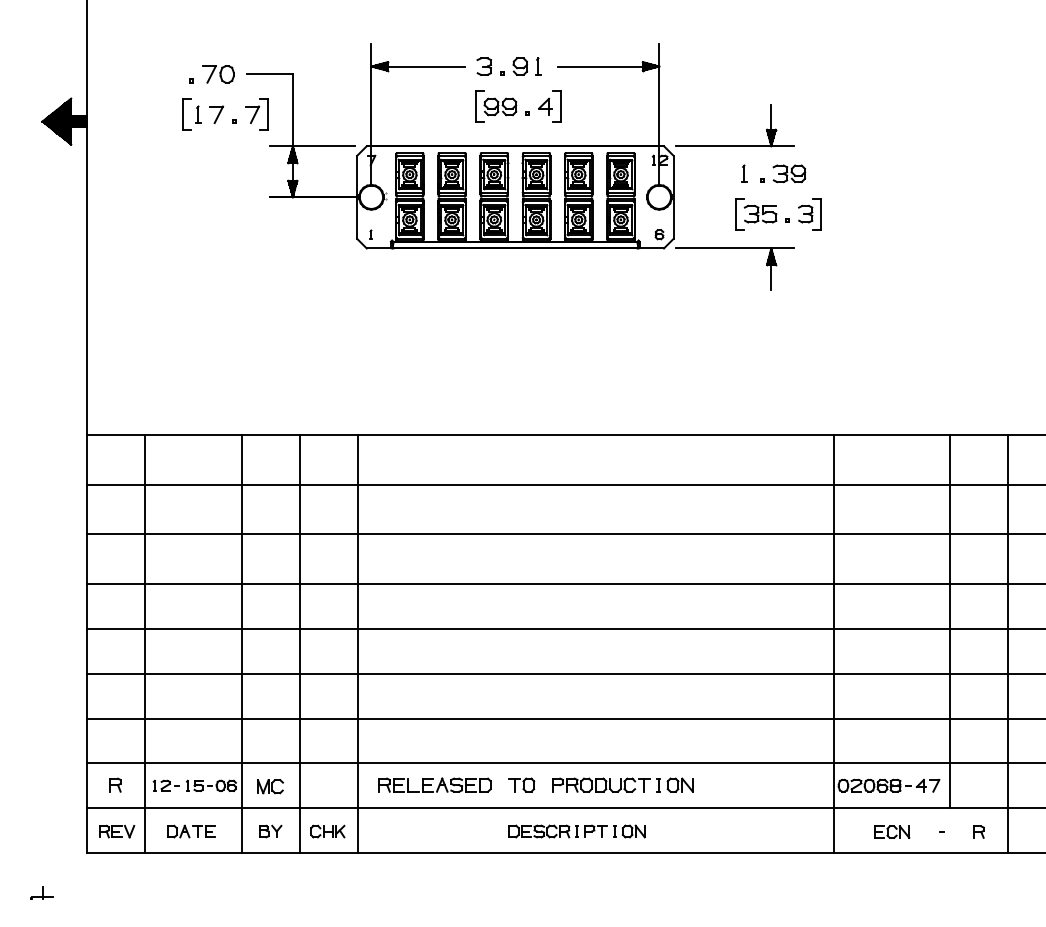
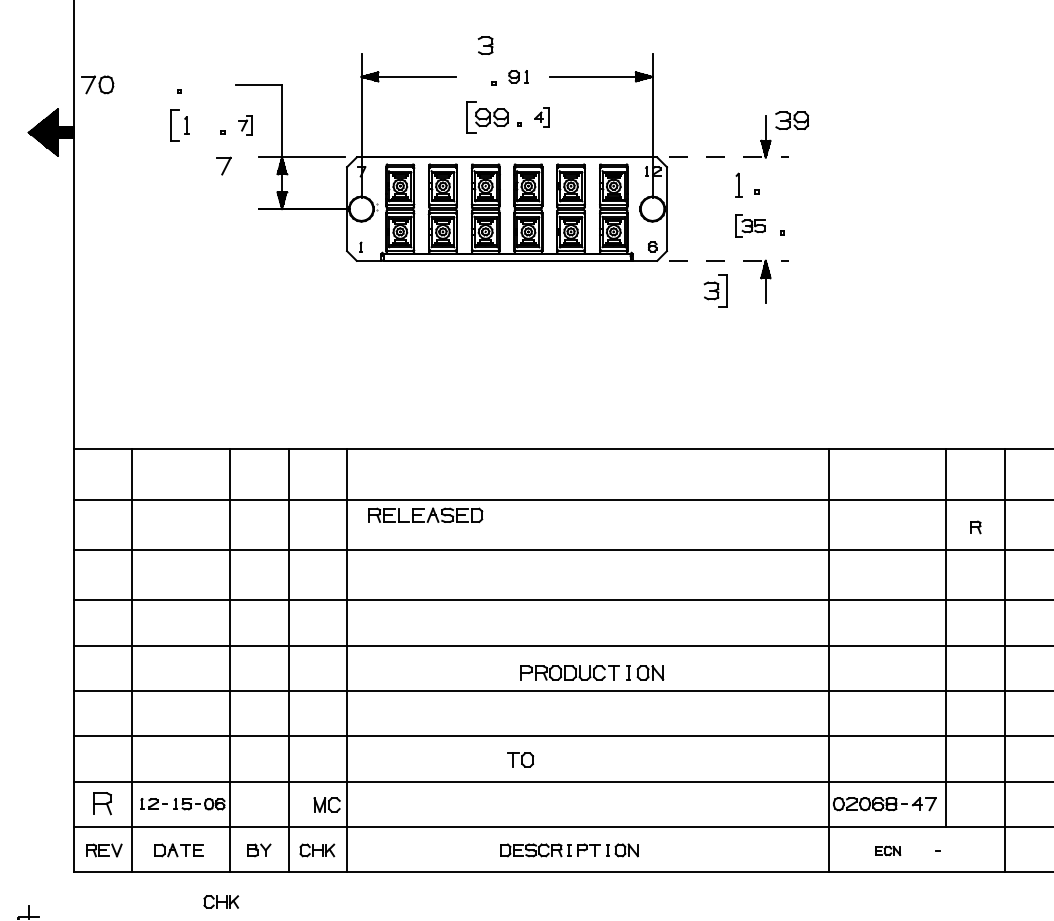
part: (483, 66) -> (484, 45), moved
part: (526, 66) -> (518, 76), size x0.7
part: (218, 74) -> (97, 84), moved
part: (549, 106) -> (541, 117), size x0.6
part: (216, 114) -> (224, 165), moved
part: (256, 114) -> (245, 125), size x0.6
line: (735, 146) -> (729, 157), solid -> dashed
part: (744, 173) -> (738, 185), size x1.4
part: (789, 173) -> (792, 120), moved
part: (756, 214) -> (750, 226), size x0.7
part: (809, 214) -> (715, 291), moved
line: (735, 248) -> (729, 260), solid -> dashed
part: (115, 784) -> (102, 802), size x1.6
part: (434, 784) -> (425, 514), moved
part: (521, 784) -> (520, 759), moved
part: (622, 784) -> (592, 672), moved
part: (270, 786) -> (327, 804), moved
part: (892, 831) -> (888, 850), size x0.7
part: (978, 831) -> (975, 526), moved
part: (232, 882) -> (220, 901), added

